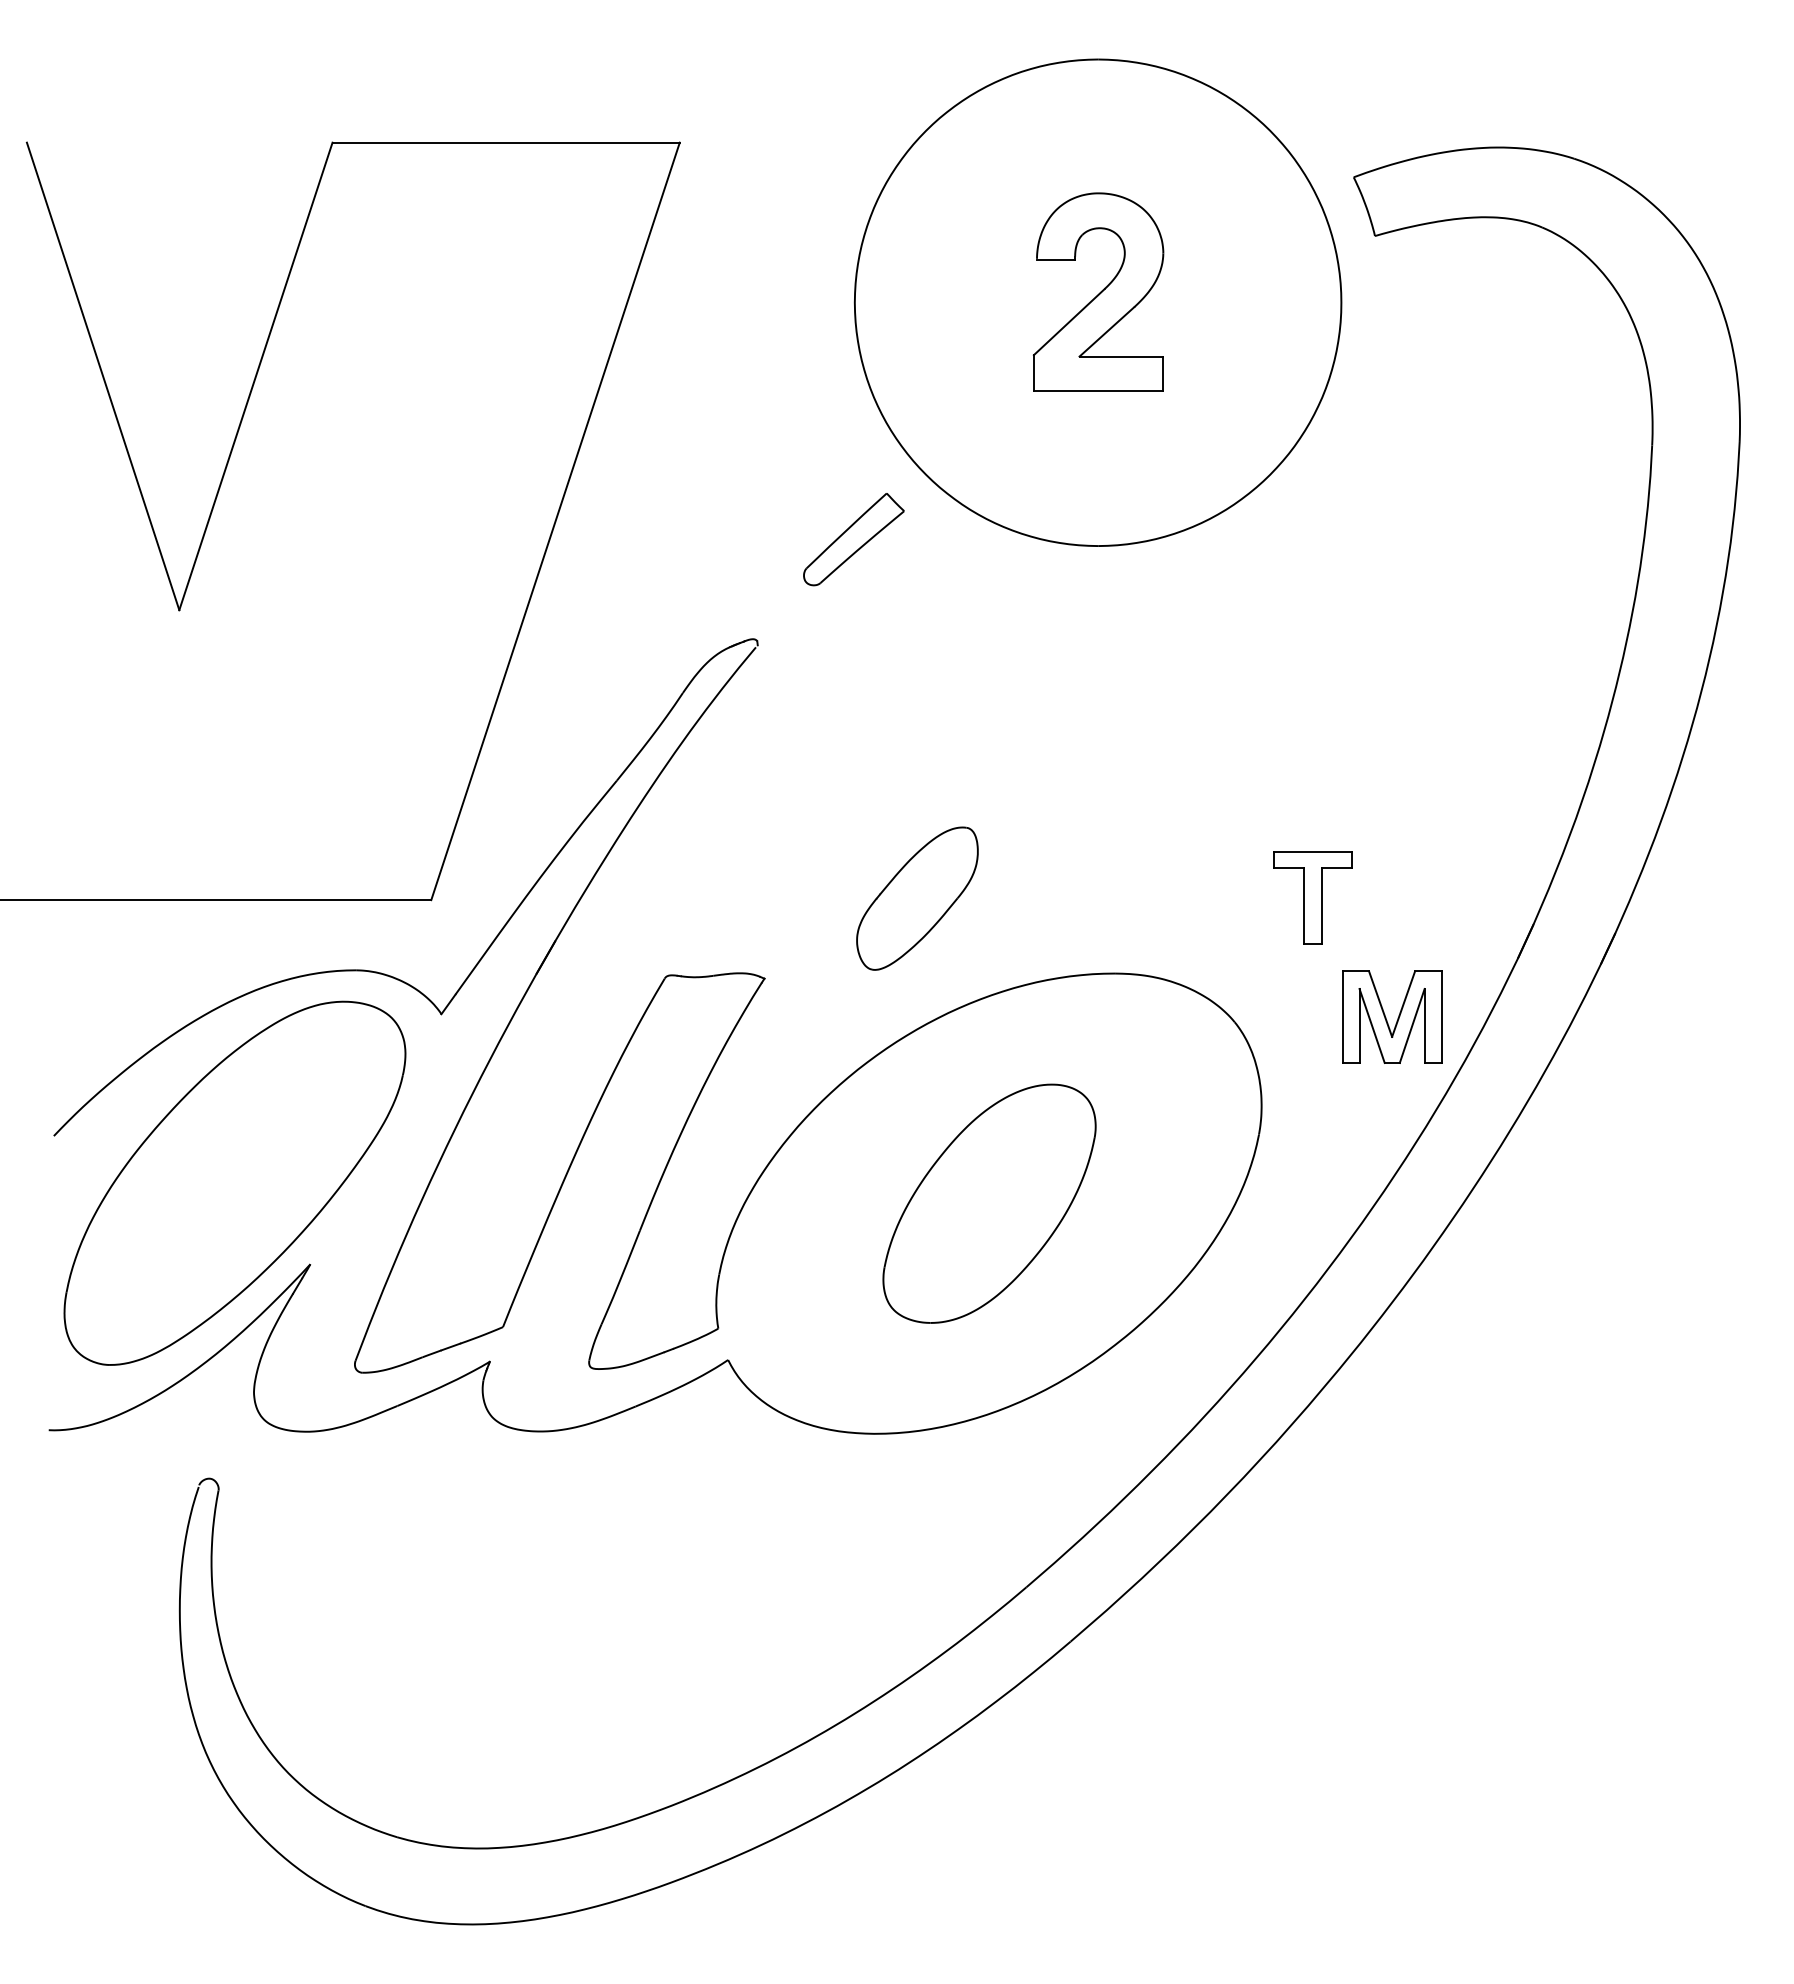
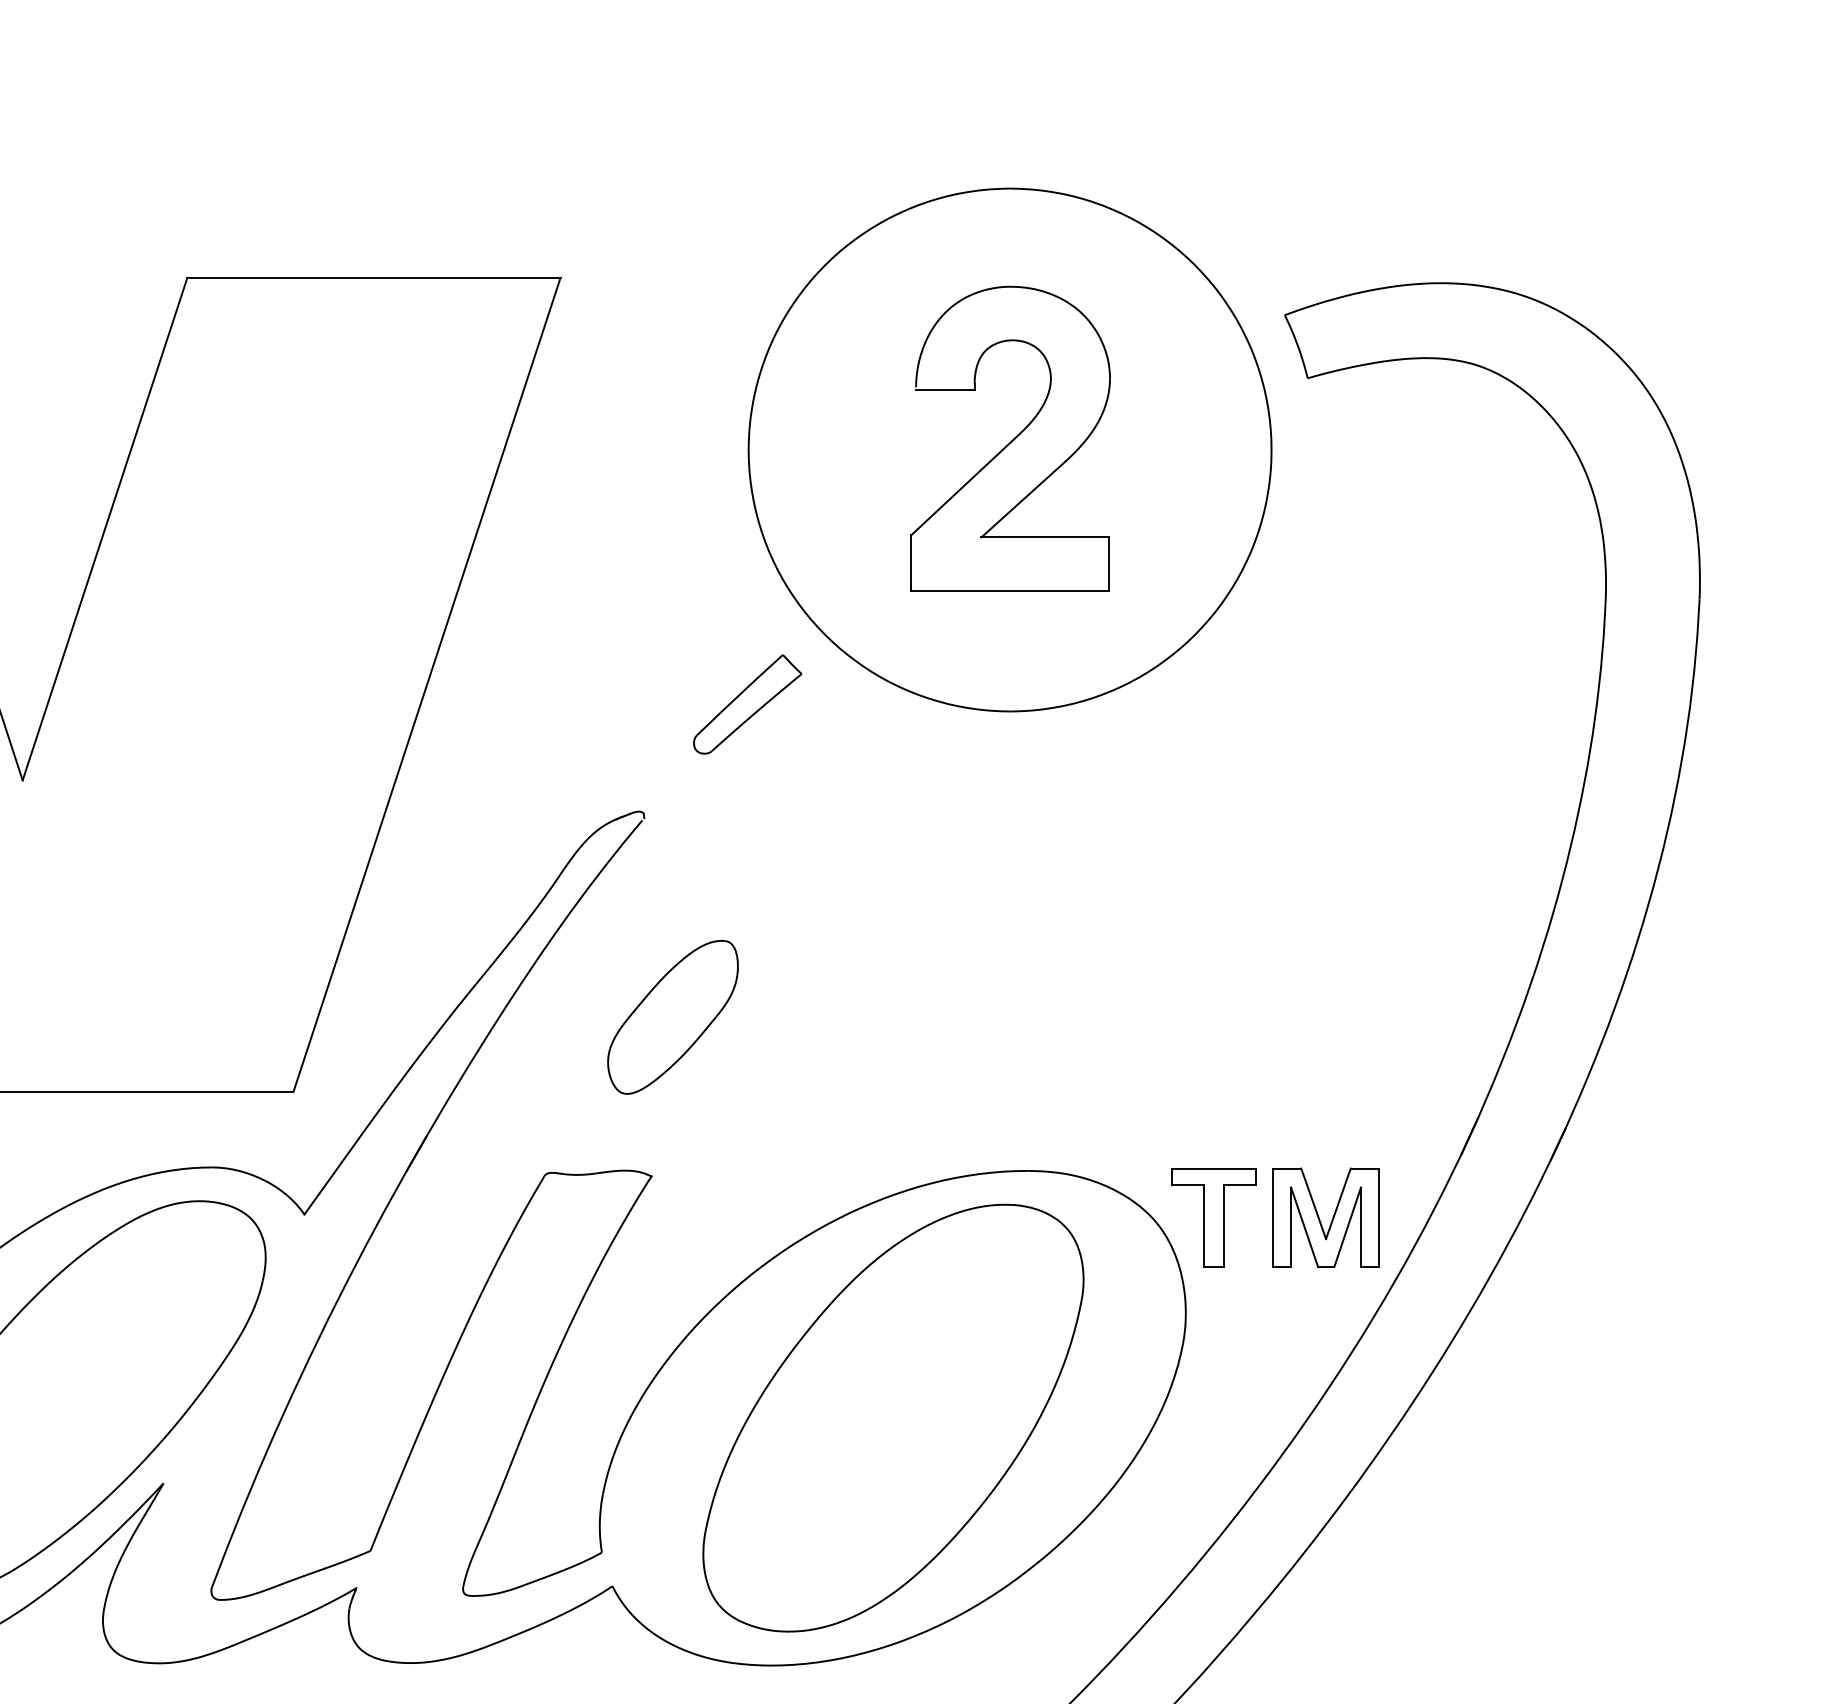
part: (1098, 292) -> (1010, 438), size x1.43
part: (1312, 897) -> (1213, 1217), moved
part: (917, 898) -> (673, 1017), moved
part: (989, 1203) -> (893, 1418), size x1.67

